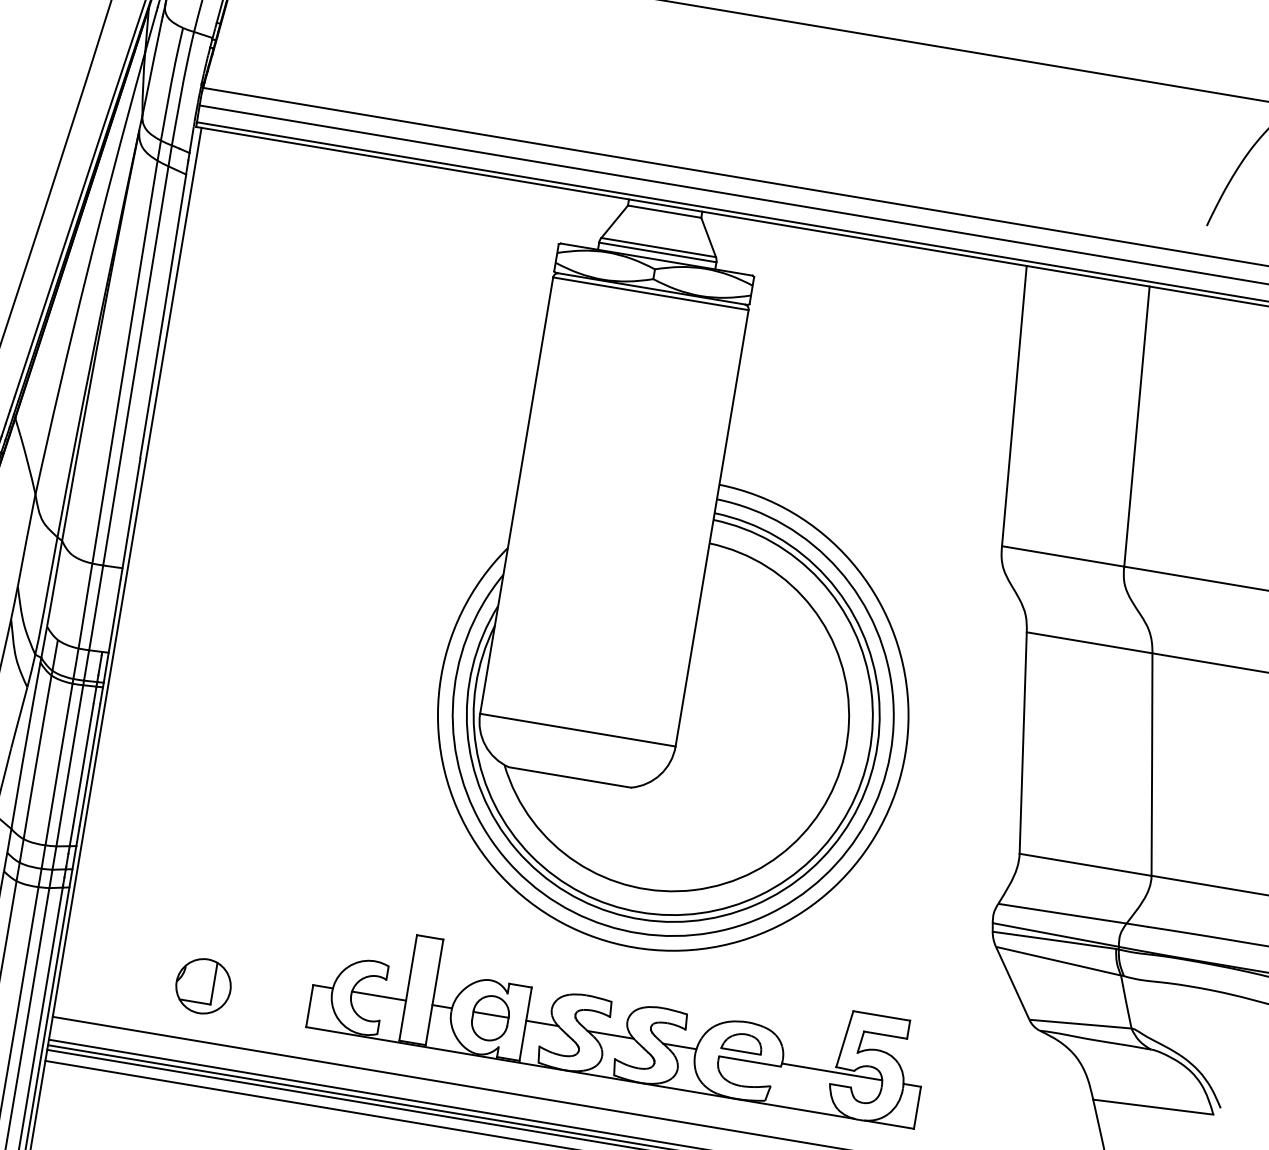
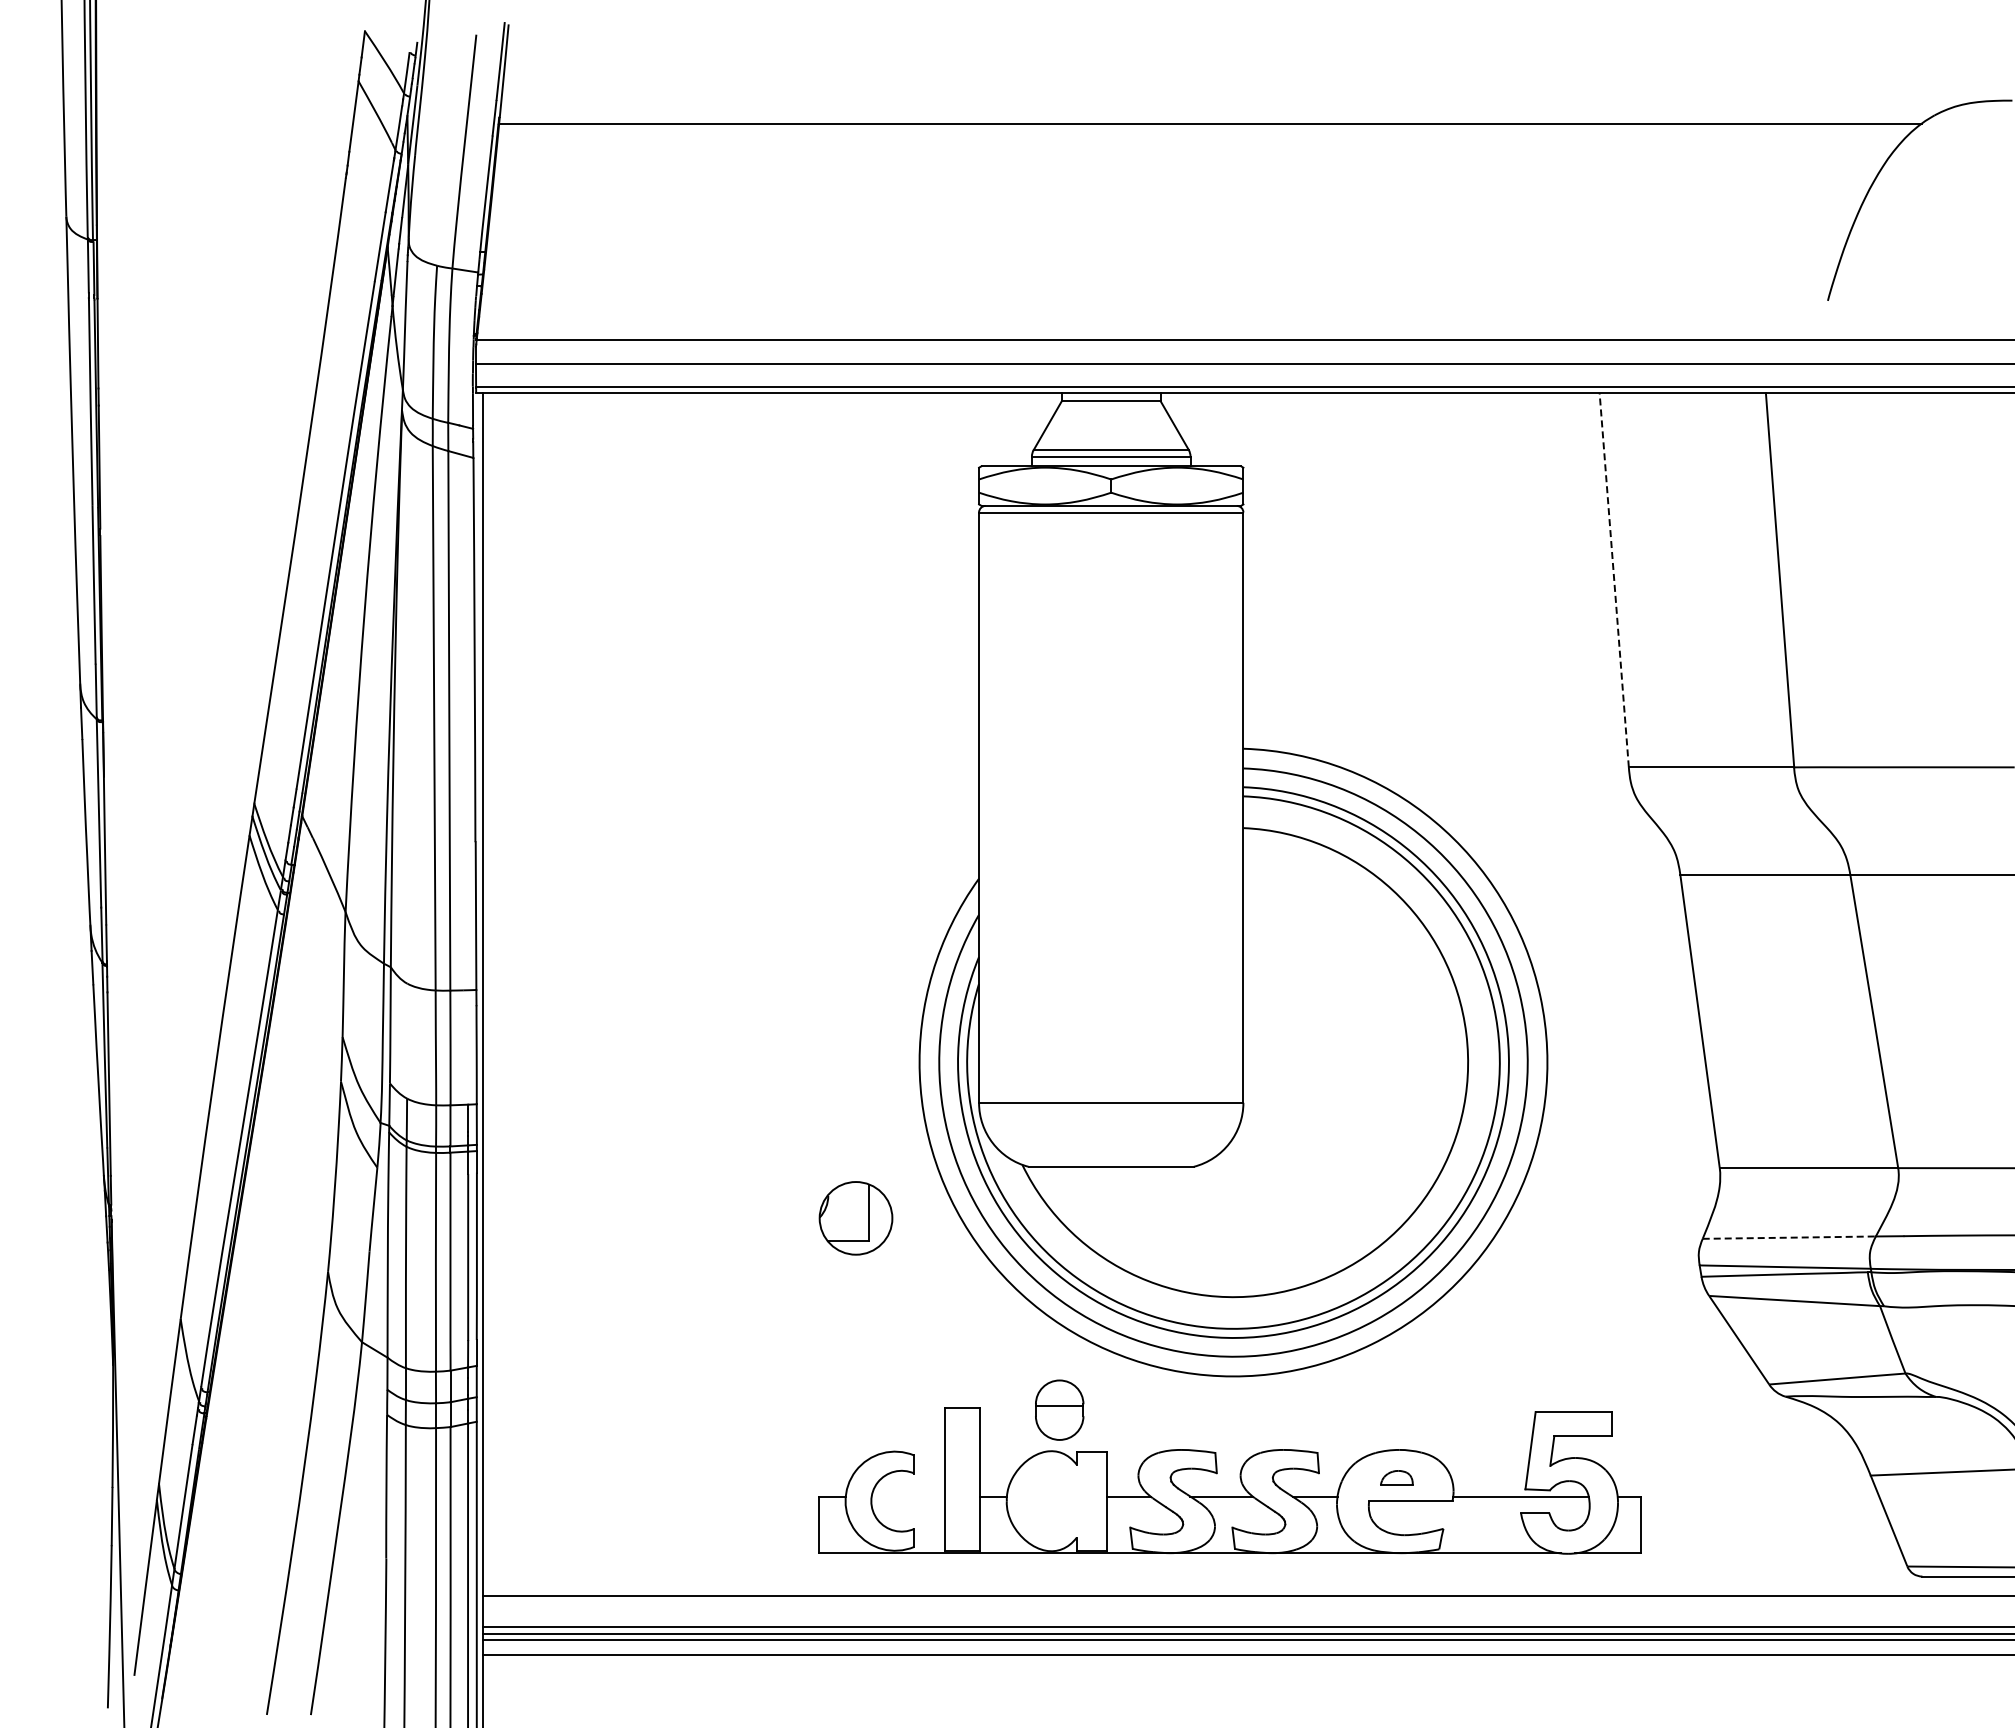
line: (1014, 406) -> (1614, 580), solid -> dashed
arc: (1062, 913) -> (1789, 1237), solid -> dashed
part: (203, 986) -> (855, 1218), moved
line: (378, 995) -> (907, 1496), removed
part: (490, 1017) -> (1059, 1409), moved
part: (742, 1042) -> (1396, 1477), size x0.6

